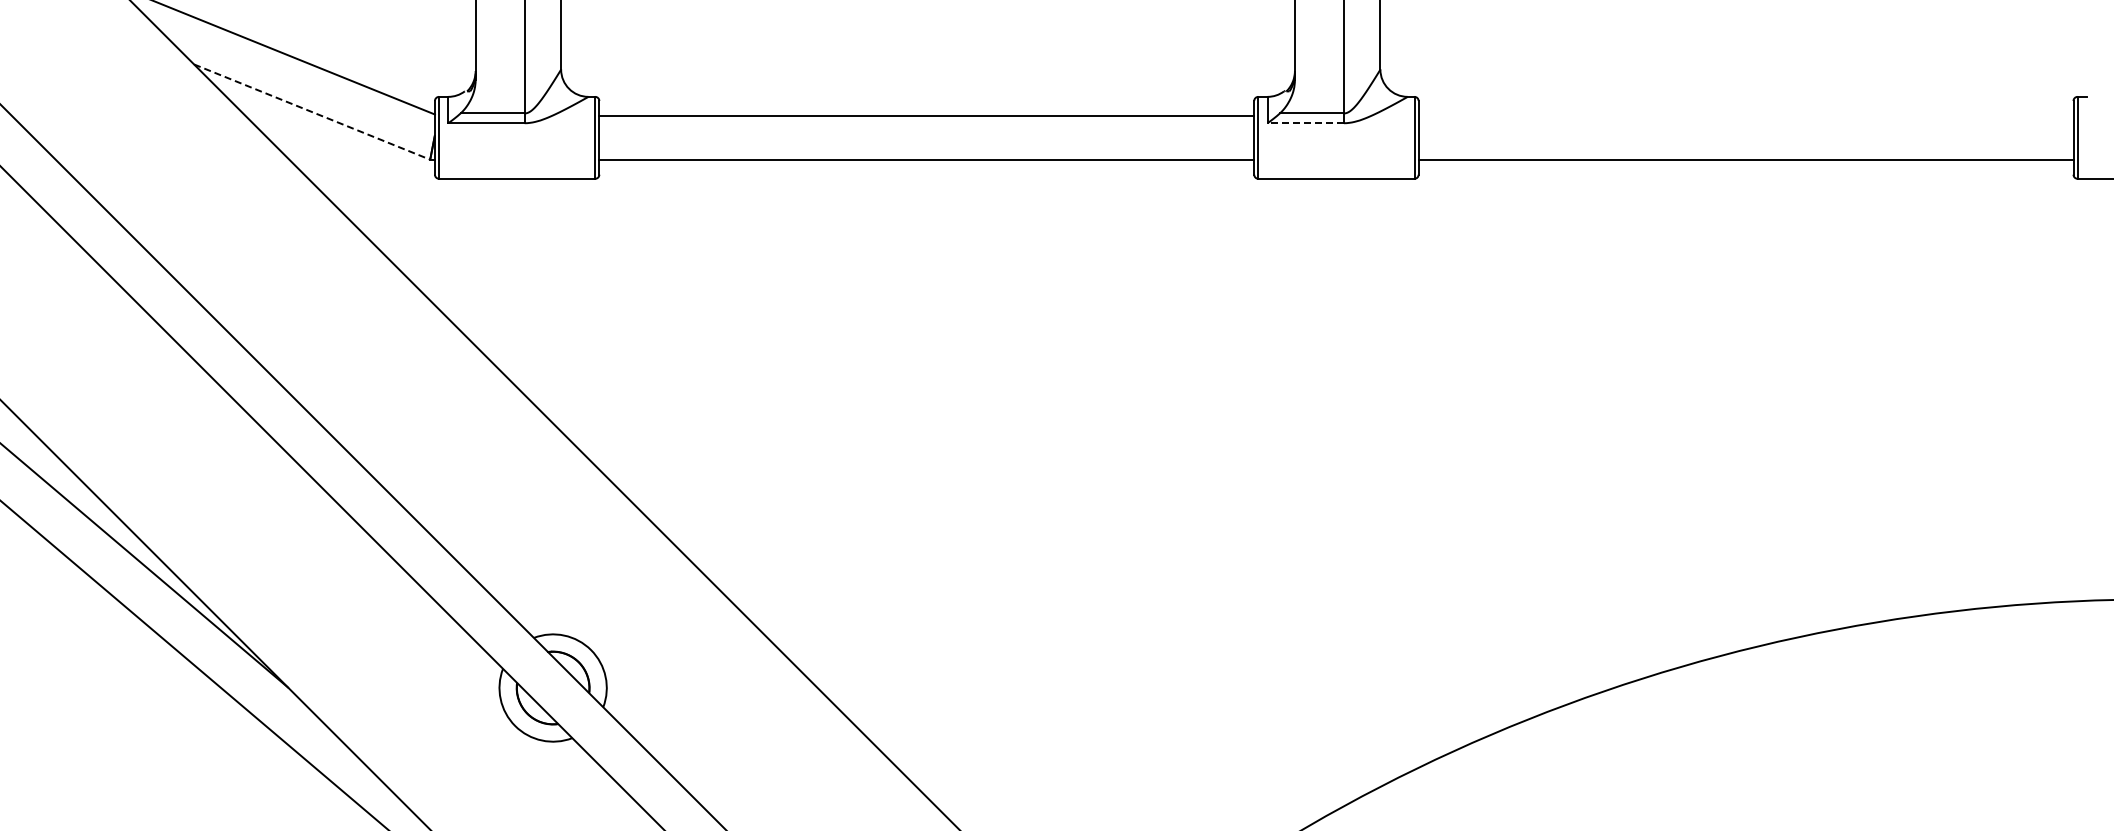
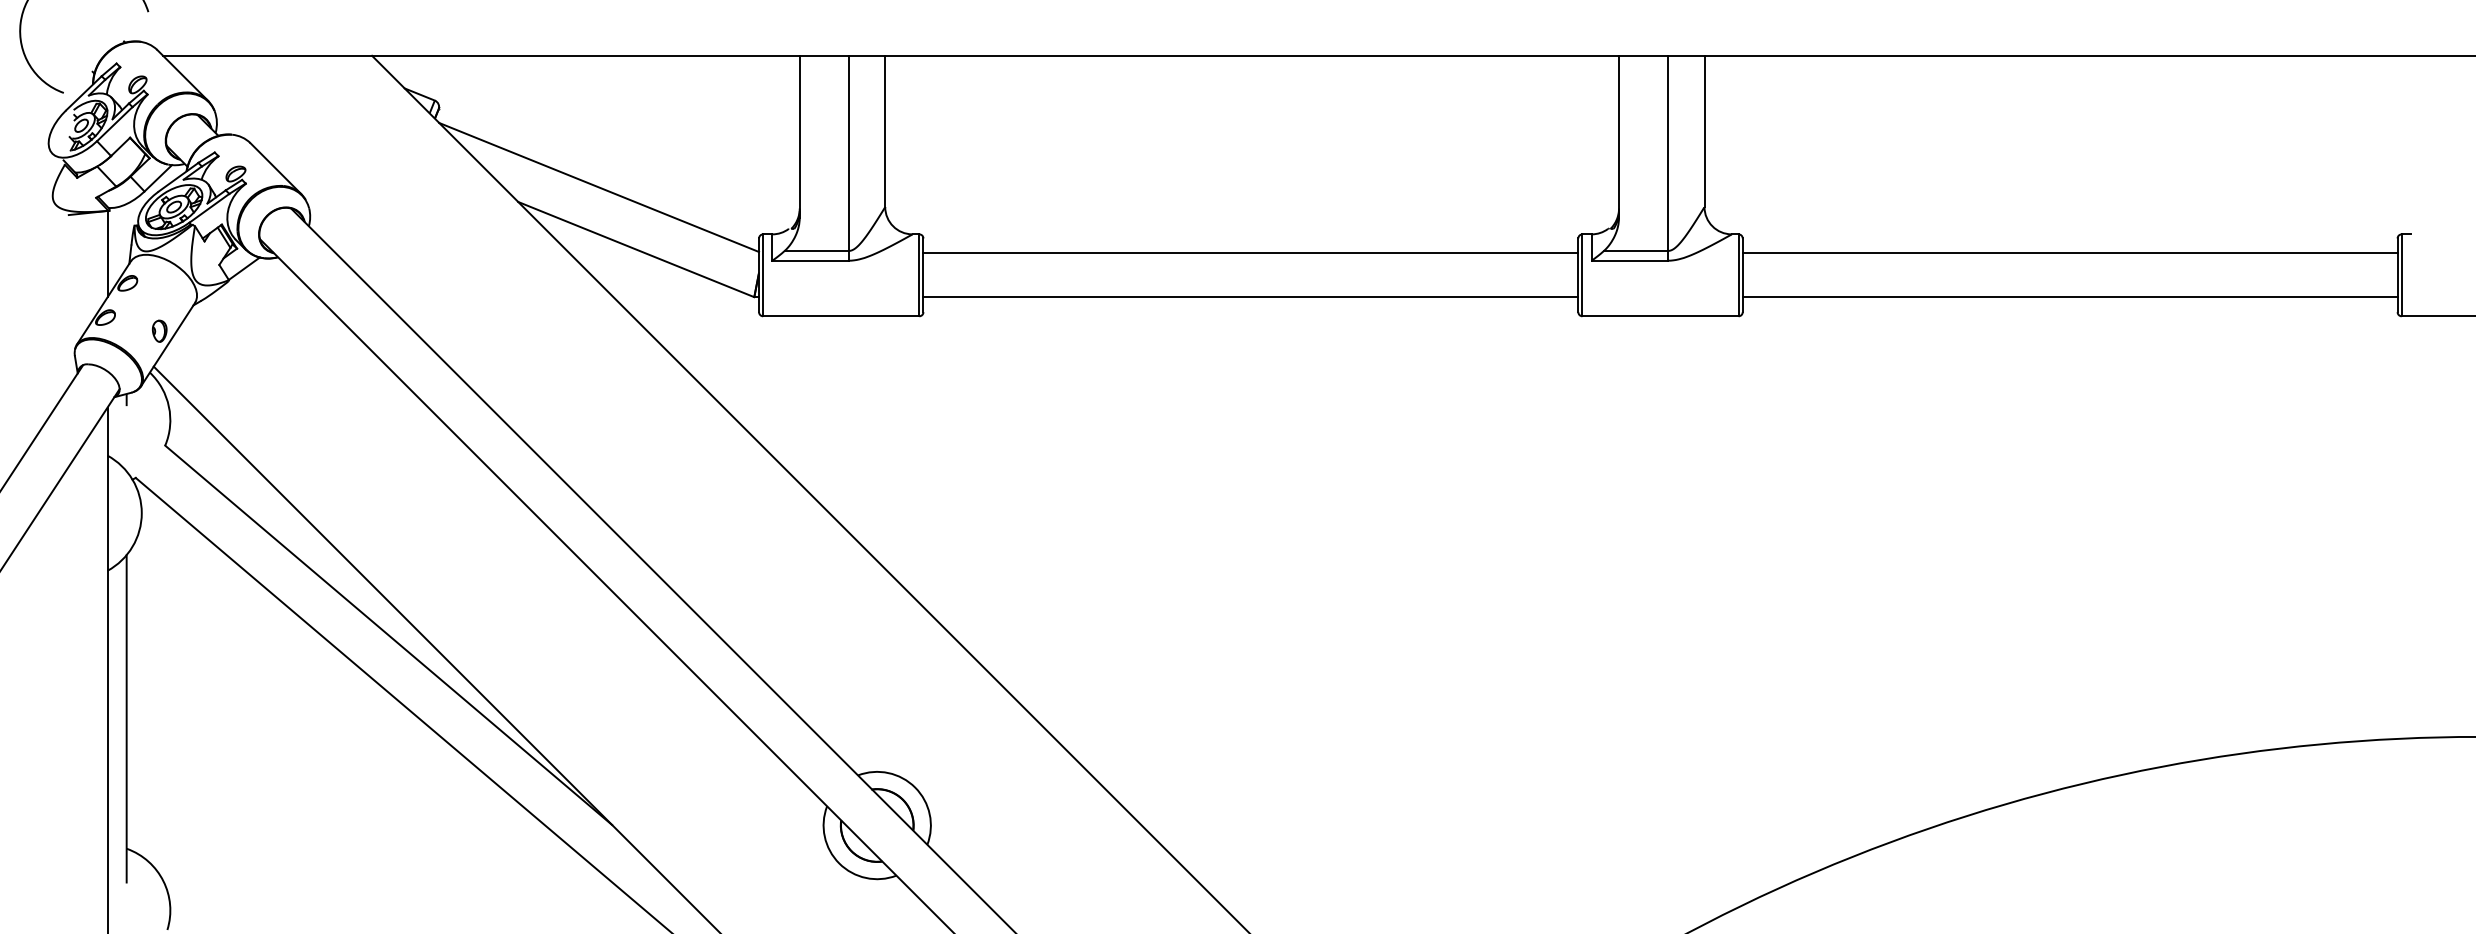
line: (312, 112) -> (636, 249), dashed -> solid
line: (1745, 116) -> (2069, 253), added
line: (1305, 123) -> (1629, 260), dashed -> solid

